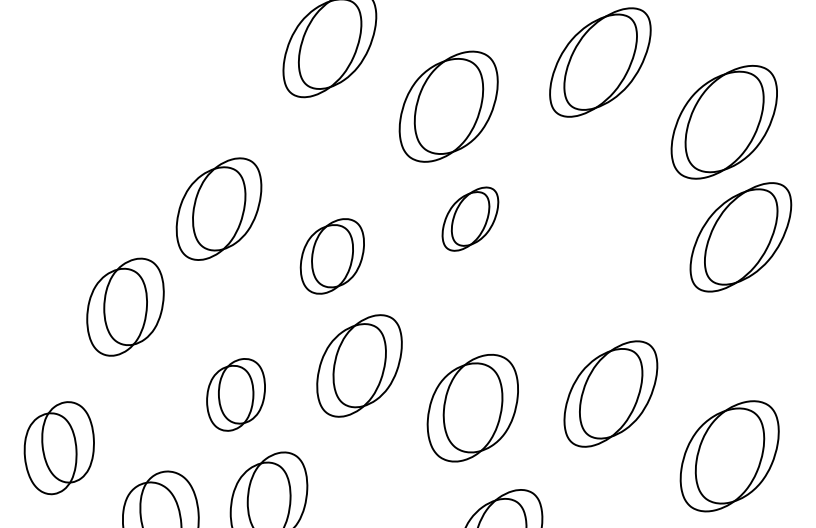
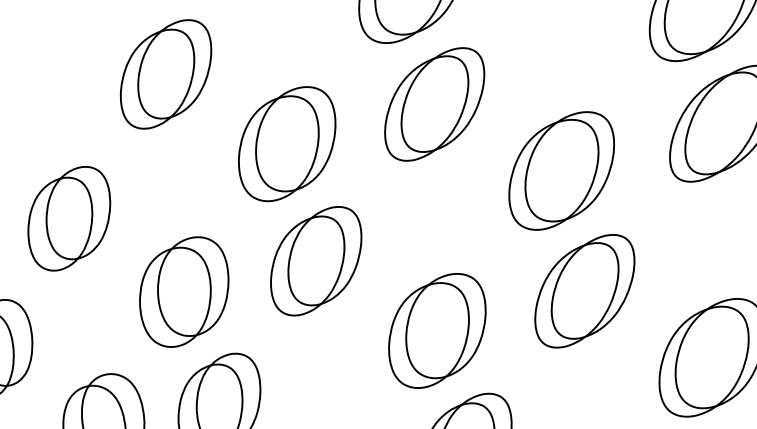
part: (218, 208) -> (165, 73), moved
part: (470, 218) -> (434, 103), size x1.67
part: (332, 256) -> (287, 144), size x1.43
part: (589, 281) -> (562, 170), added
part: (125, 306) -> (69, 217), moved
part: (235, 394) -> (183, 291), size x1.43
part: (472, 408) -> (436, 331), moved

